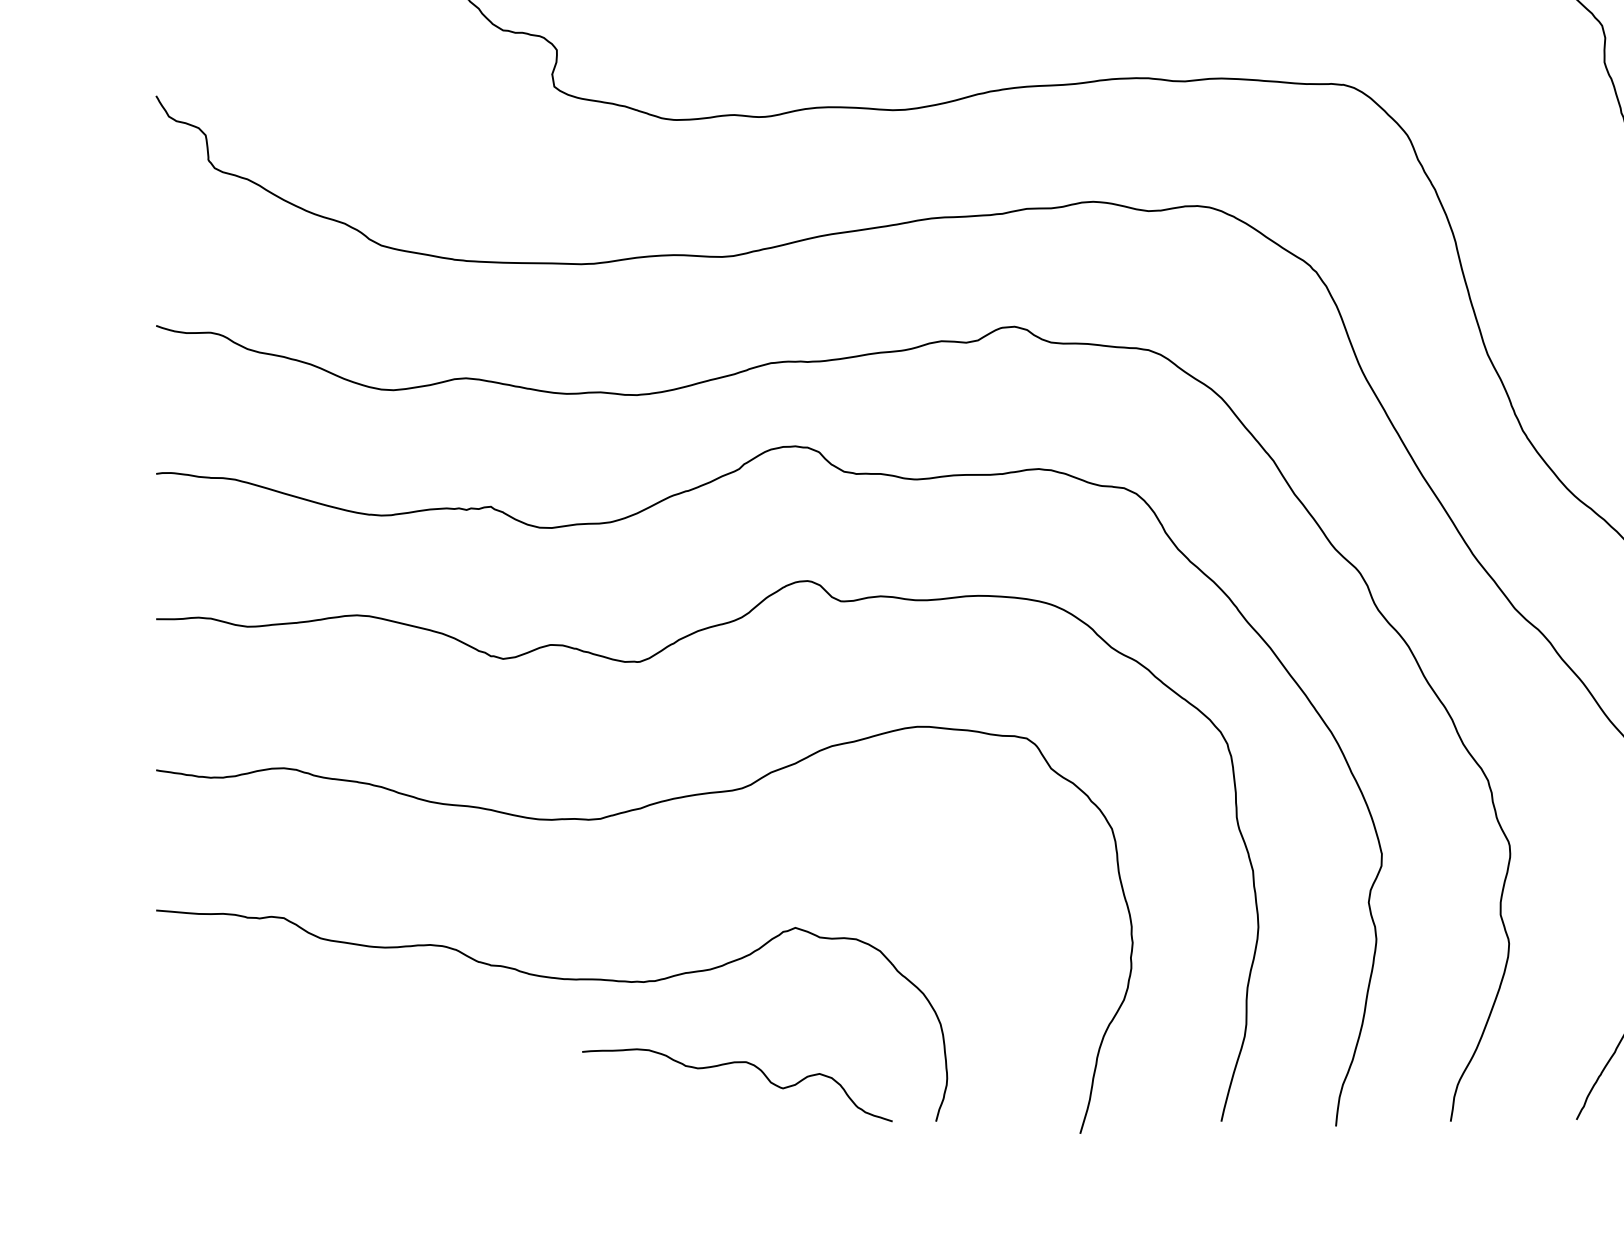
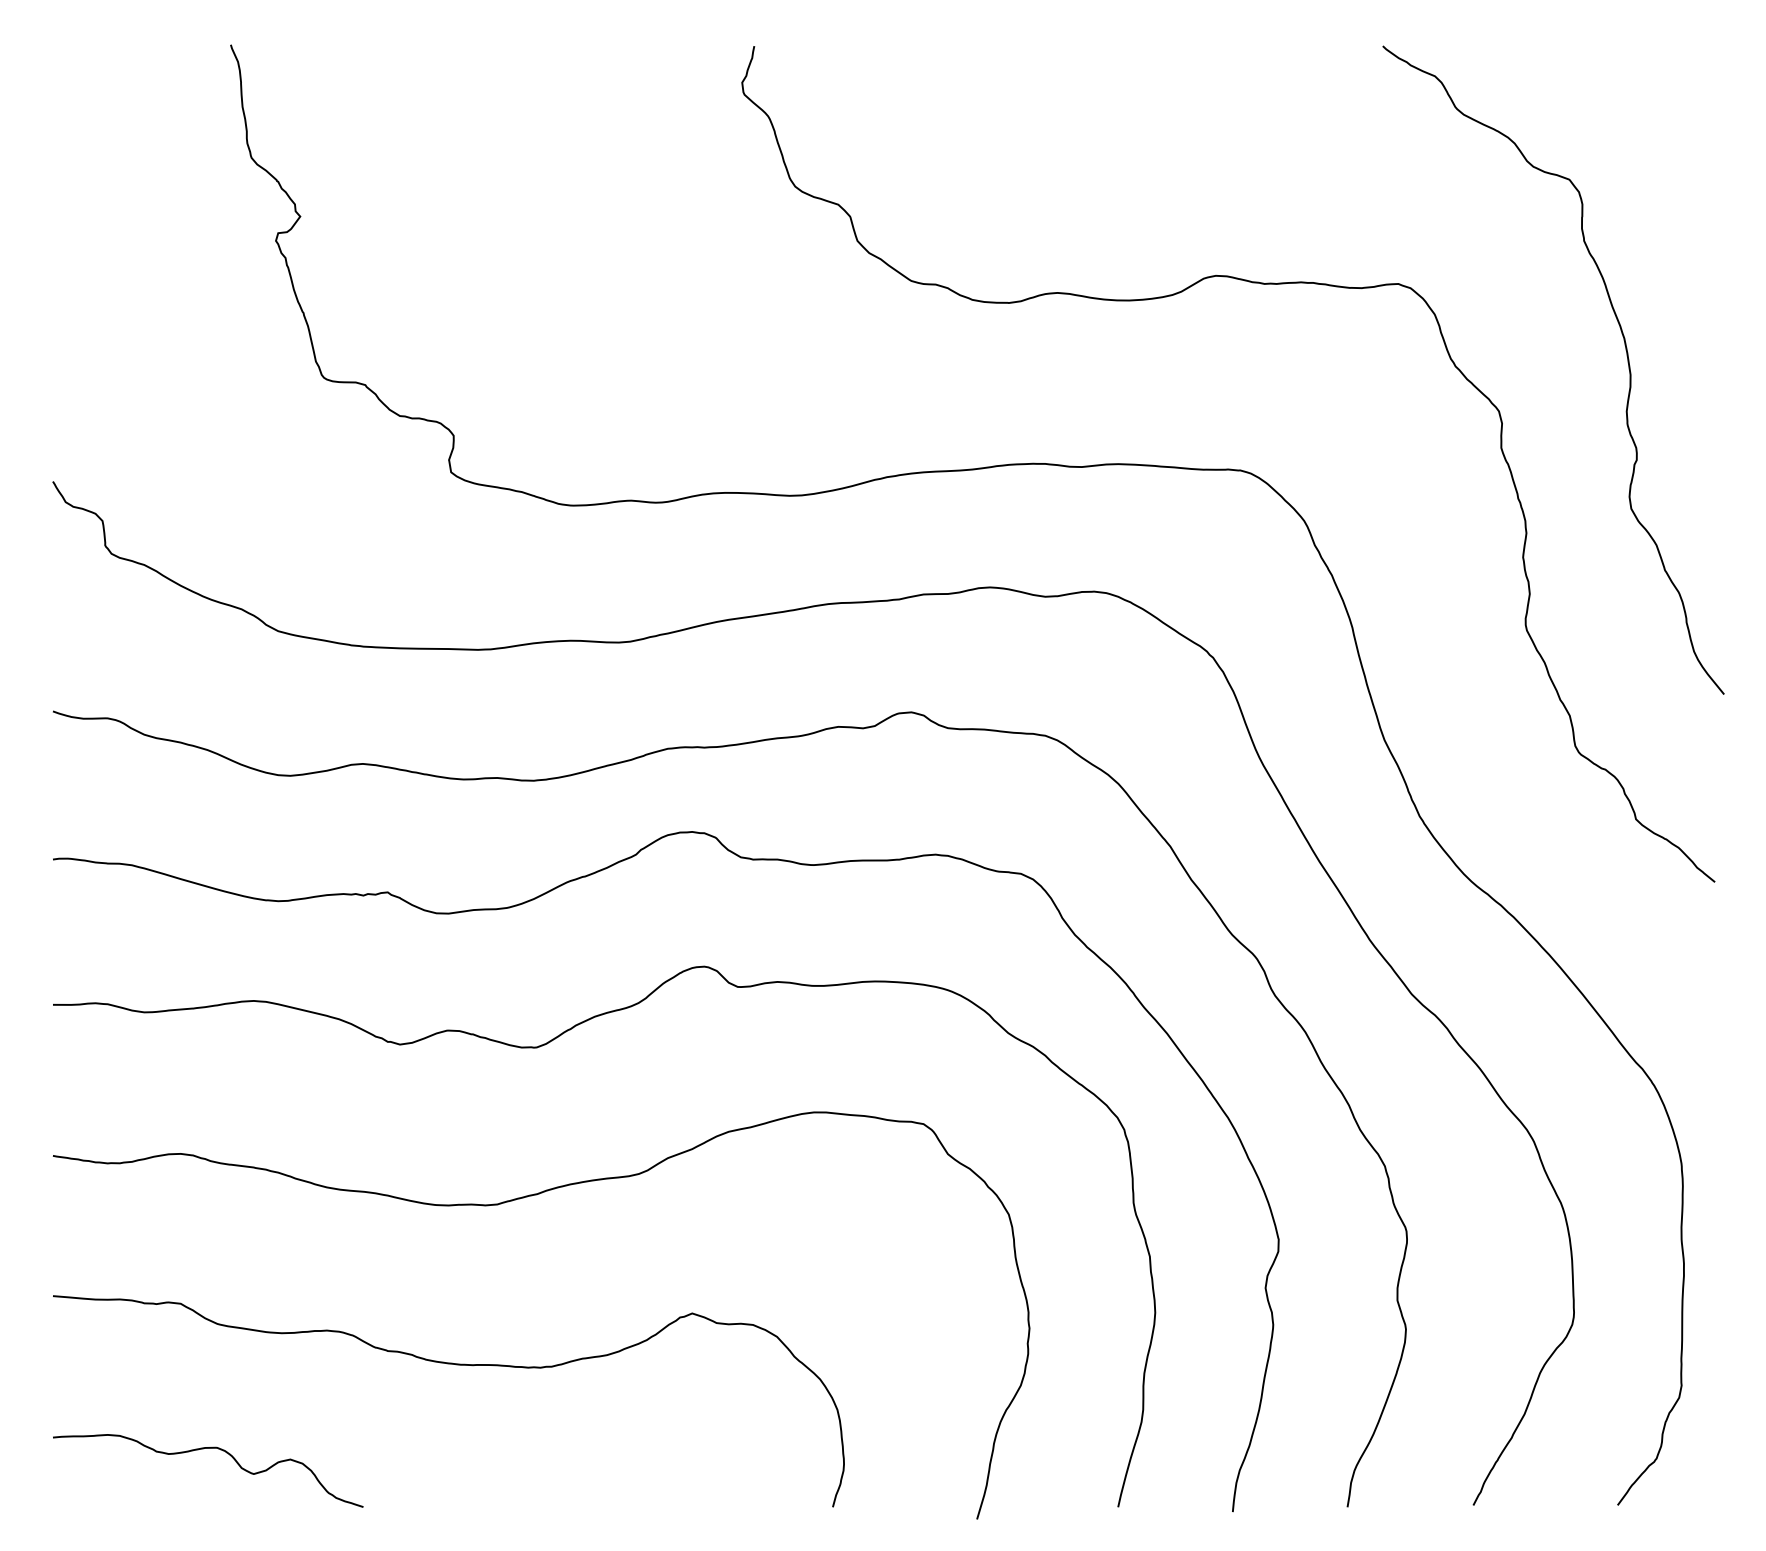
curve: (732, 1063) -> (203, 1449), moved

